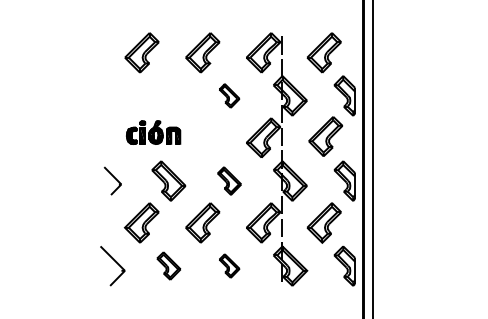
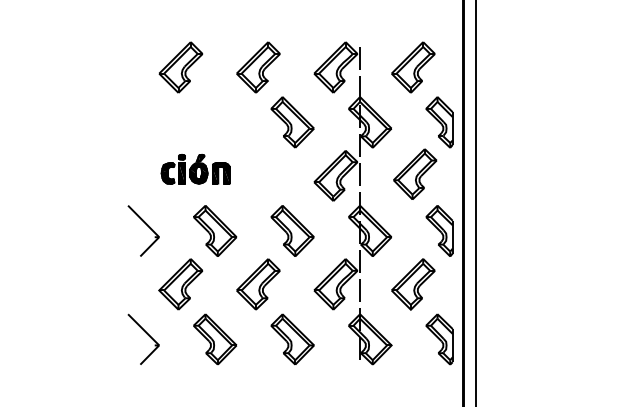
part: (229, 95) -> (292, 121), size x1.67
part: (112, 180) -> (143, 230), size x1.43
part: (229, 180) -> (292, 230), size x1.43
part: (168, 265) -> (214, 338), size x1.43
part: (229, 265) -> (292, 338), size x1.67

